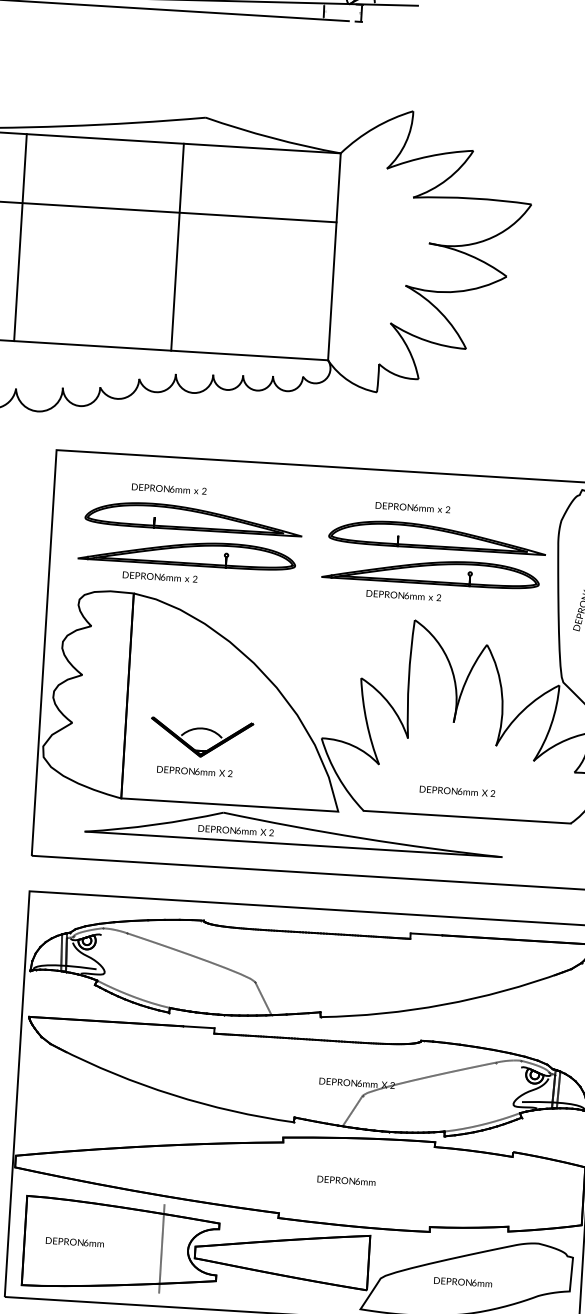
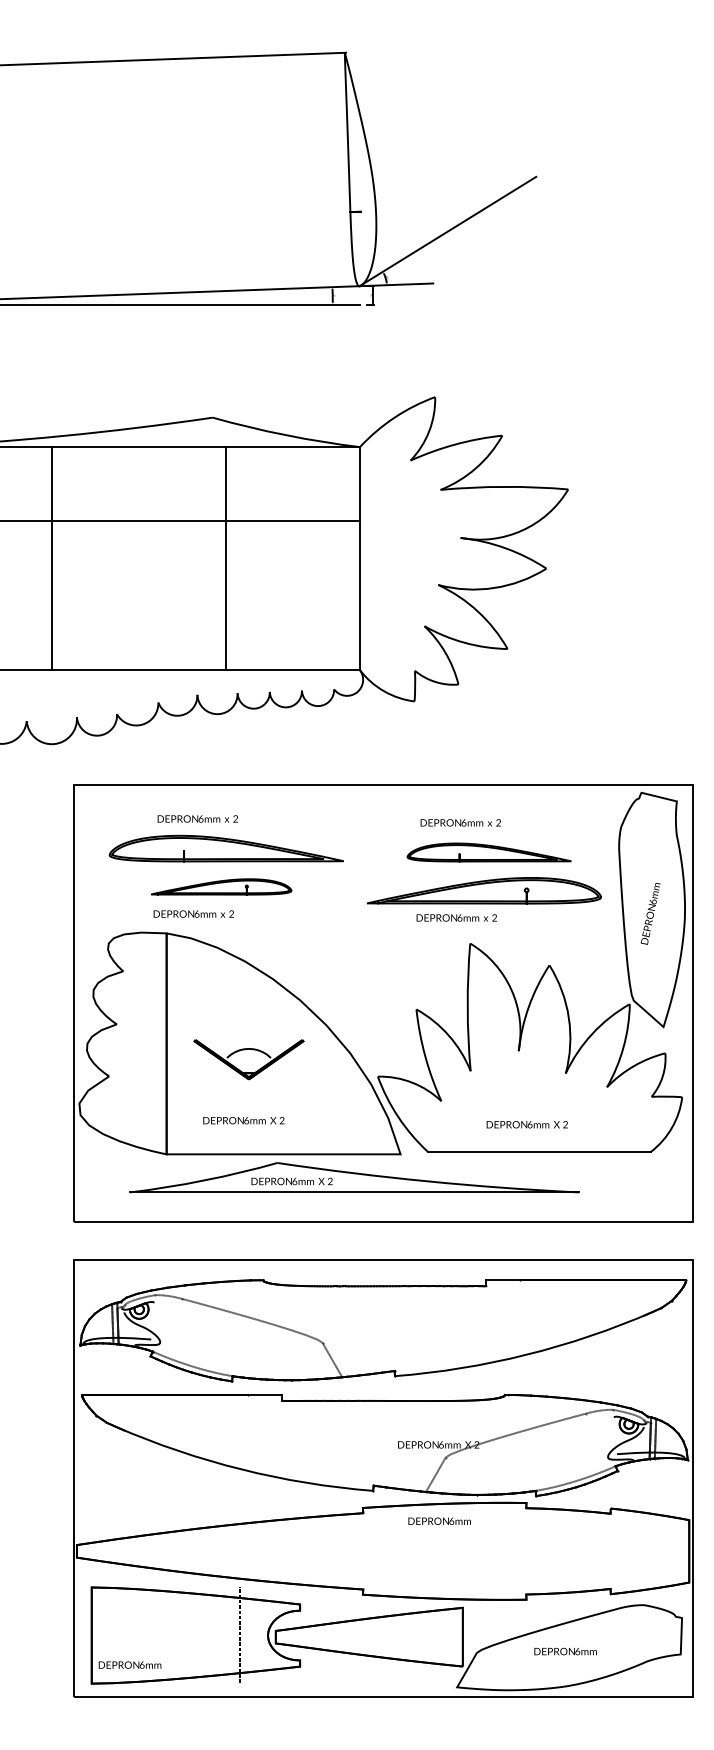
line: (20, 237) -> (51, 558), moved
line: (177, 247) -> (225, 558), moved
part: (436, 536) -> (488, 852), size x0.7
part: (187, 553) -> (221, 886), size x0.6
part: (198, 729) -> (245, 1050), moved
text: (346, 1180) -> (439, 1520), moved
text: (74, 1241) -> (129, 1664), moved

